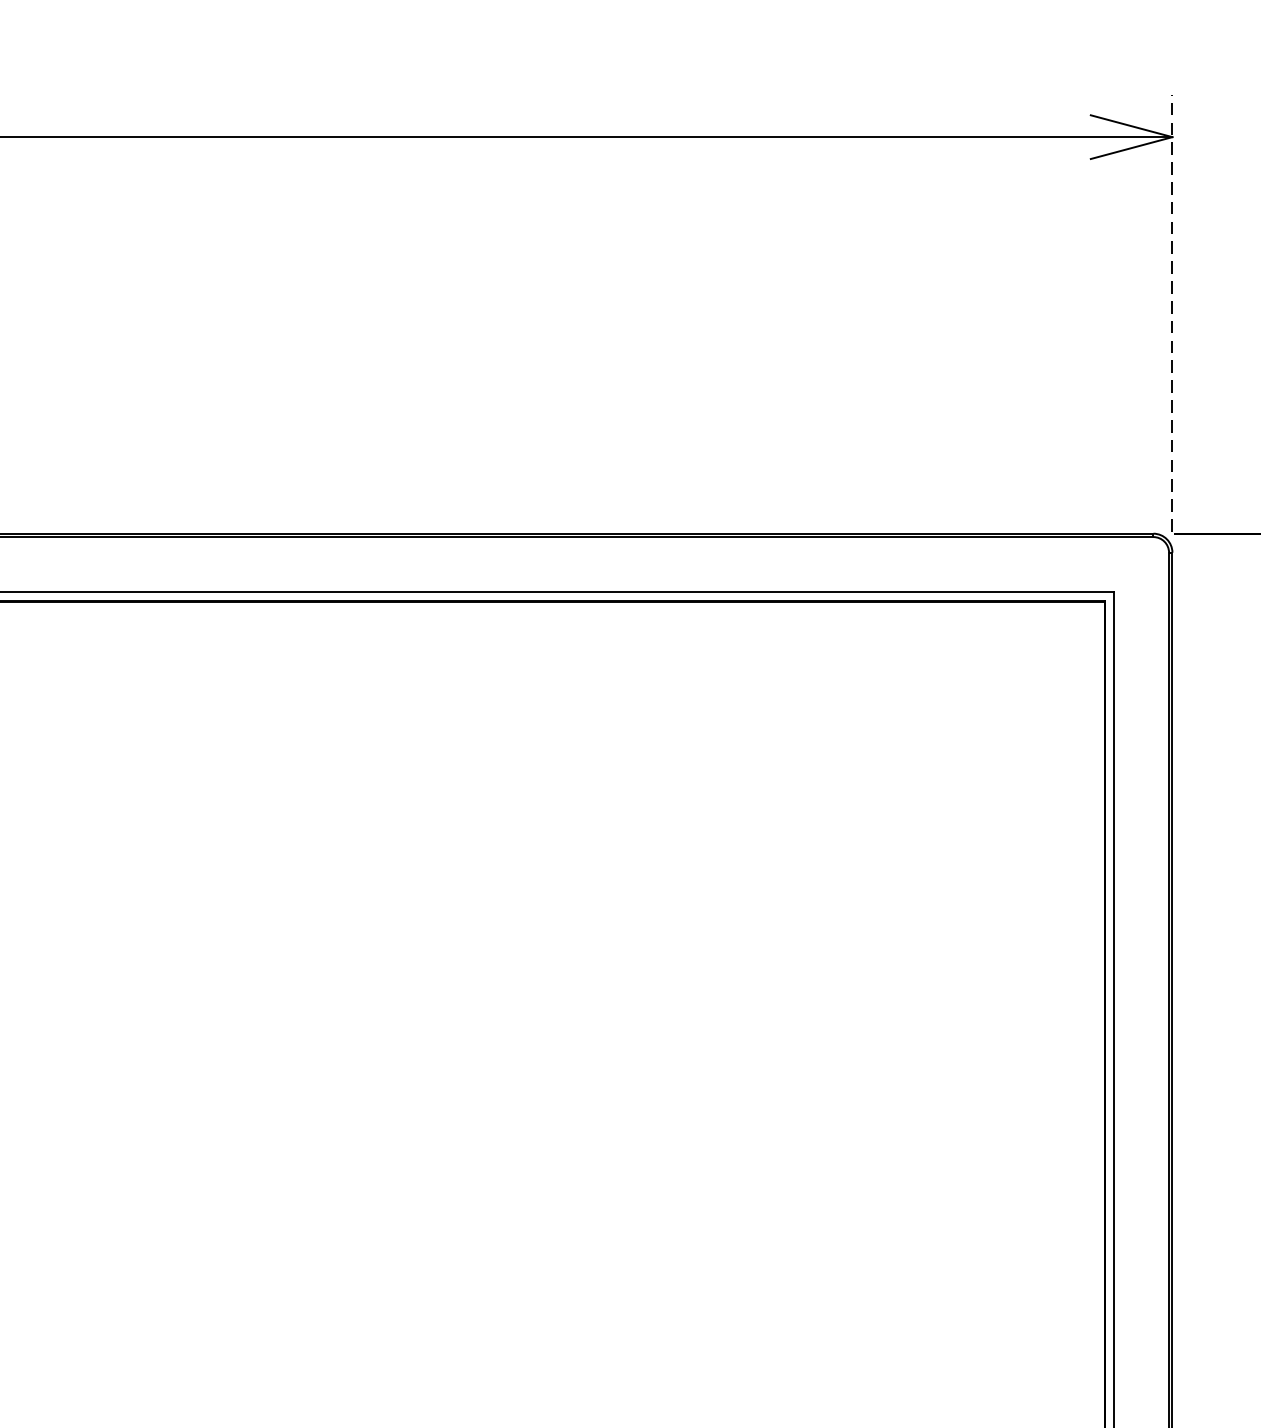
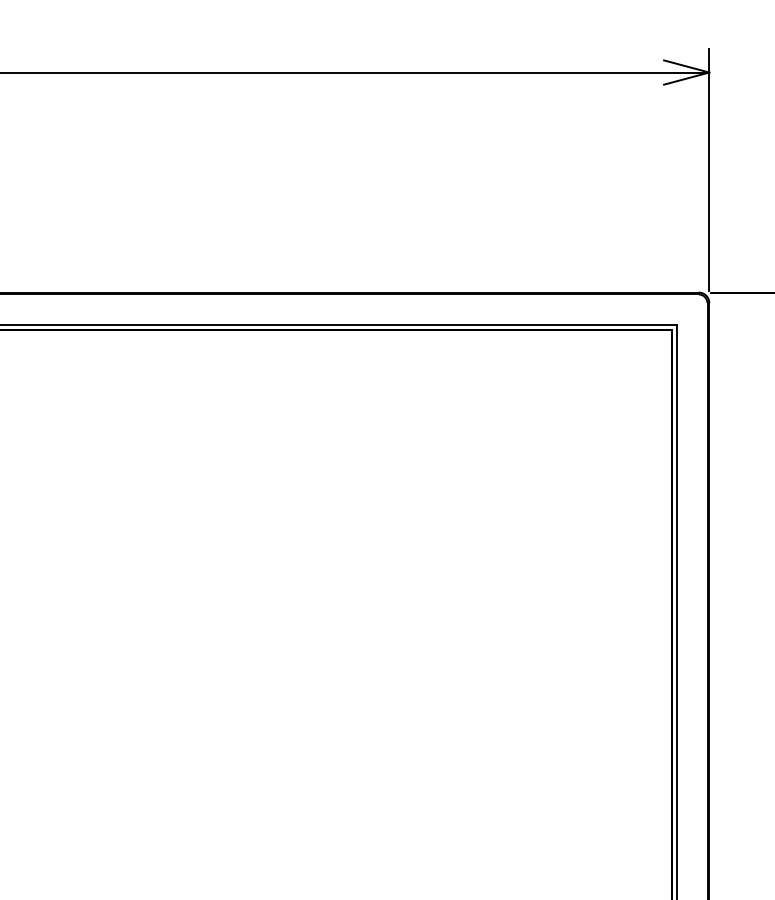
line: (1172, 311) -> (709, 169), dashed -> solid

